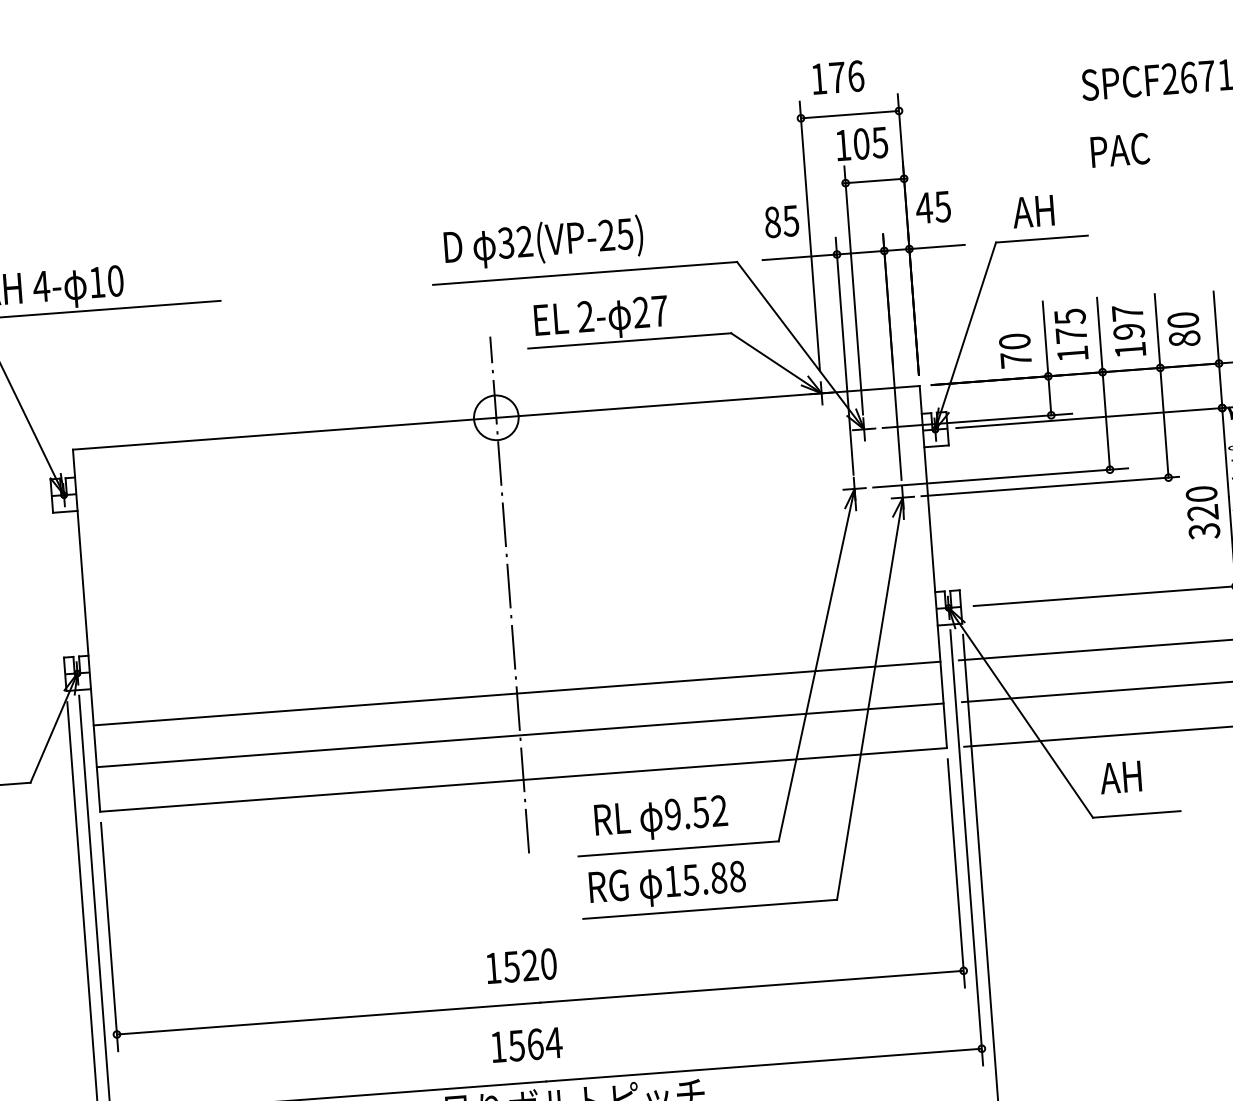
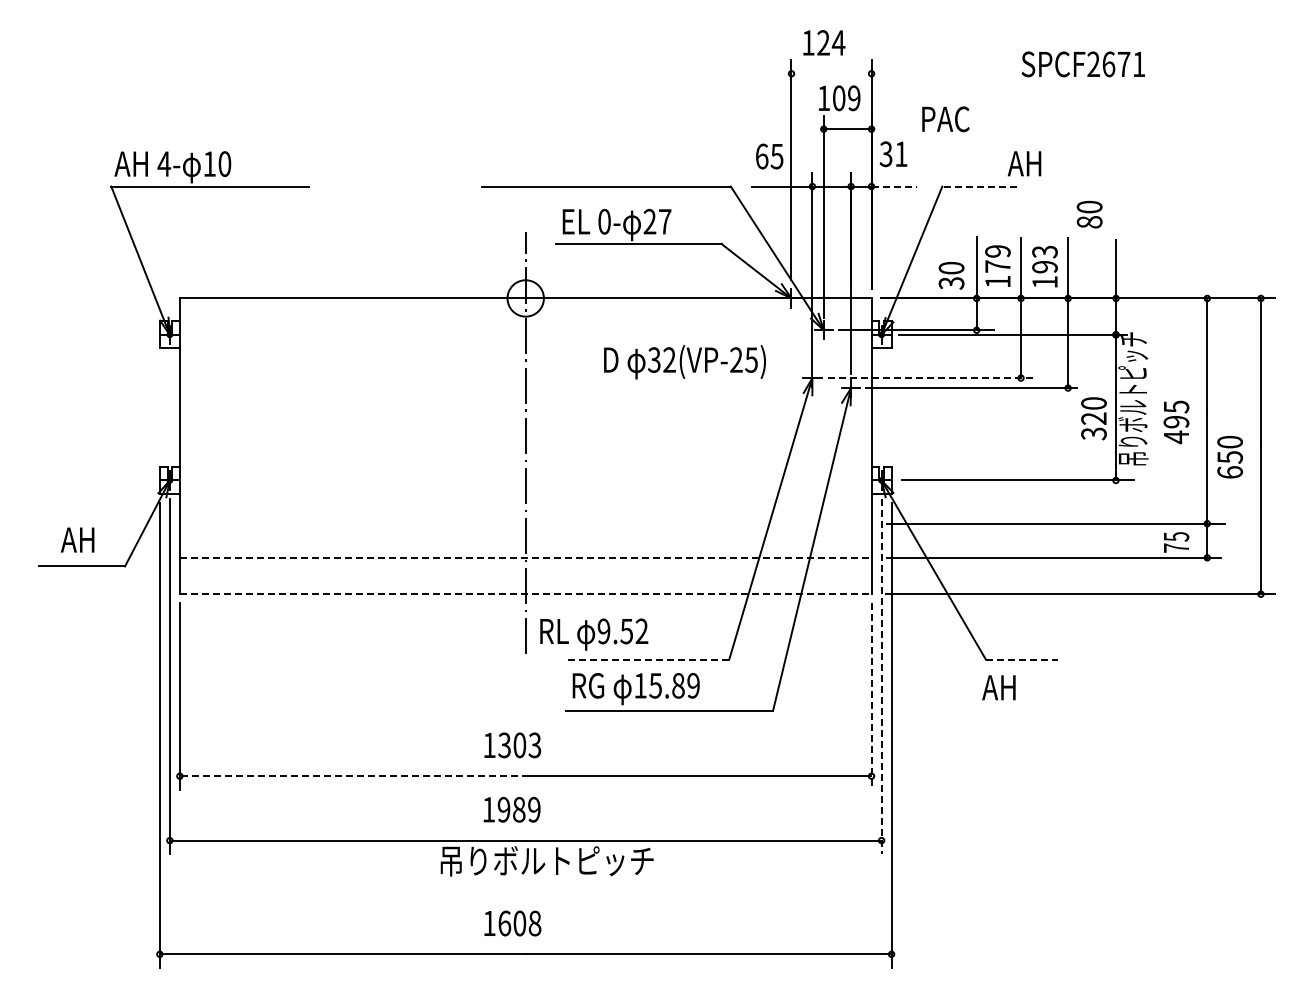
text: (847, 76) -> (831, 42), 176 -> 124
line: (849, 114) -> (831, 73), removed
text: (879, 142) -> (853, 98), 105 -> 109
text: (1119, 150) -> (945, 119), moved
text: (933, 207) -> (893, 154), 45 -> 31
text: (1033, 211) -> (1024, 163), moved
text: (771, 222) -> (761, 156), 85 -> 65
line: (1041, 239) -> (979, 186), solid -> dashed
text: (543, 243) -> (684, 362), moved
line: (937, 246) -> (894, 186), solid -> dashed
text: (1127, 312) -> (1044, 251), 197 -> 193
text: (585, 316) -> (604, 221), 2- -> 0-
text: (1069, 316) -> (997, 251), 175 -> 179
text: (1183, 329) -> (1089, 214), moved
text: (1016, 360) -> (951, 283), 70 -> 30
line: (1001, 478) -> (932, 378), solid -> dashed
line: (516, 693) -> (525, 523), removed
line: (519, 734) -> (525, 557), solid -> dashed
text: (1120, 777) -> (998, 687), moved
line: (523, 780) -> (525, 594), solid -> dashed
line: (1136, 814) -> (1021, 659), solid -> dashed
text: (661, 819) -> (594, 634), moved
line: (966, 847) -> (881, 676), solid -> dashed
line: (678, 848) -> (647, 659), solid -> dashed
line: (956, 874) -> (871, 697), solid -> dashed
text: (737, 876) -> (693, 685), 15.88 -> 15.89
text: (529, 965) -> (519, 745), 1520 -> 1303
line: (329, 1018) -> (353, 776), solid -> dashed
text: (535, 1044) -> (519, 809), 1564 -> 1989

